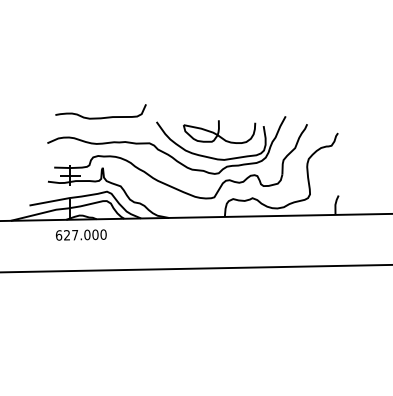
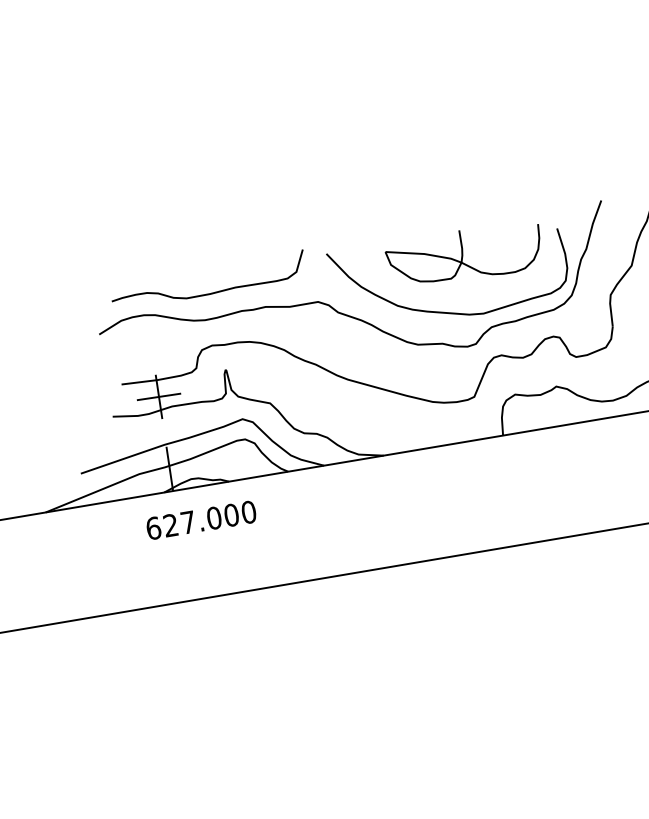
curve: (100, 117) -> (209, 292), moved

